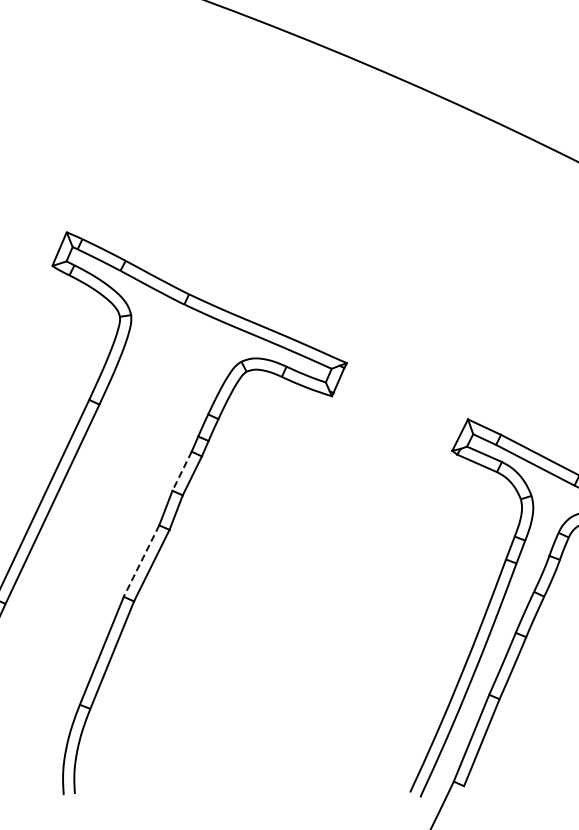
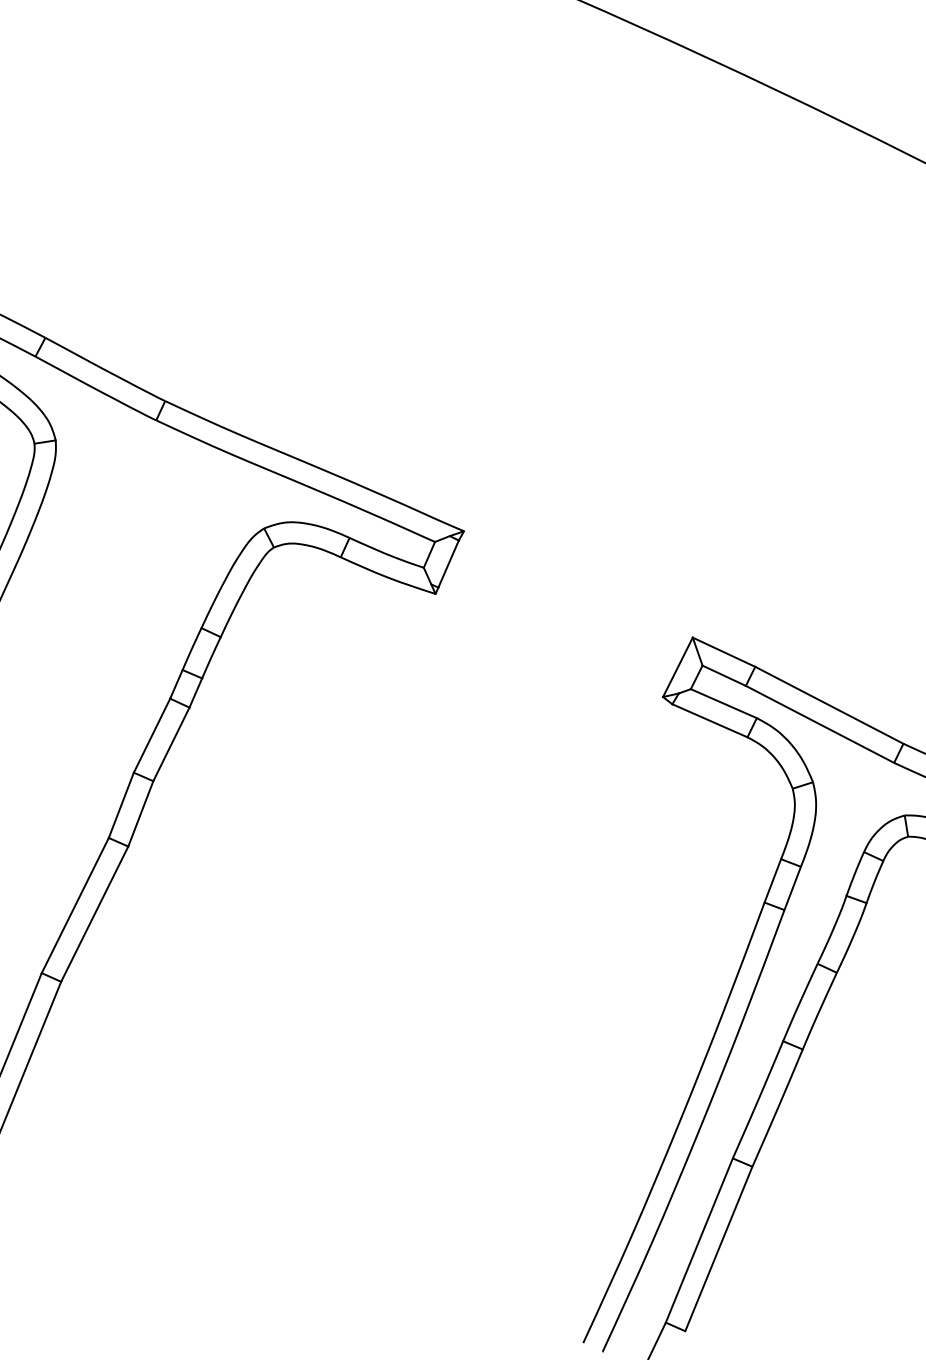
line: (182, 471) -> (152, 736), dashed -> solid
line: (141, 561) -> (75, 906), dashed -> solid

